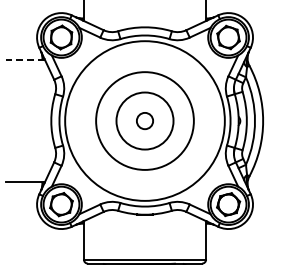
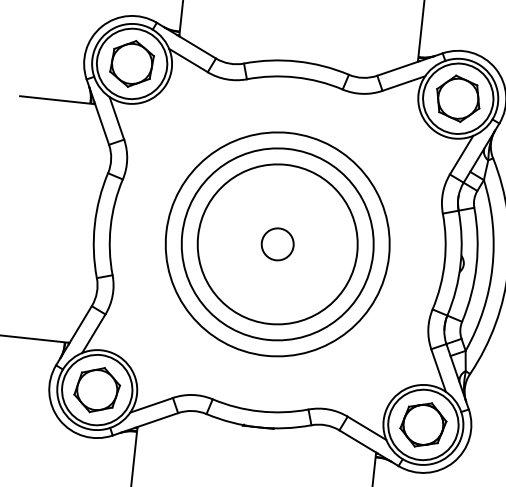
line: (25, 59) -> (57, 99), dashed -> solid
circle: (144, 120) -> (276, 243), size x1.43
circle: (144, 121) -> (276, 245), size x0.71

